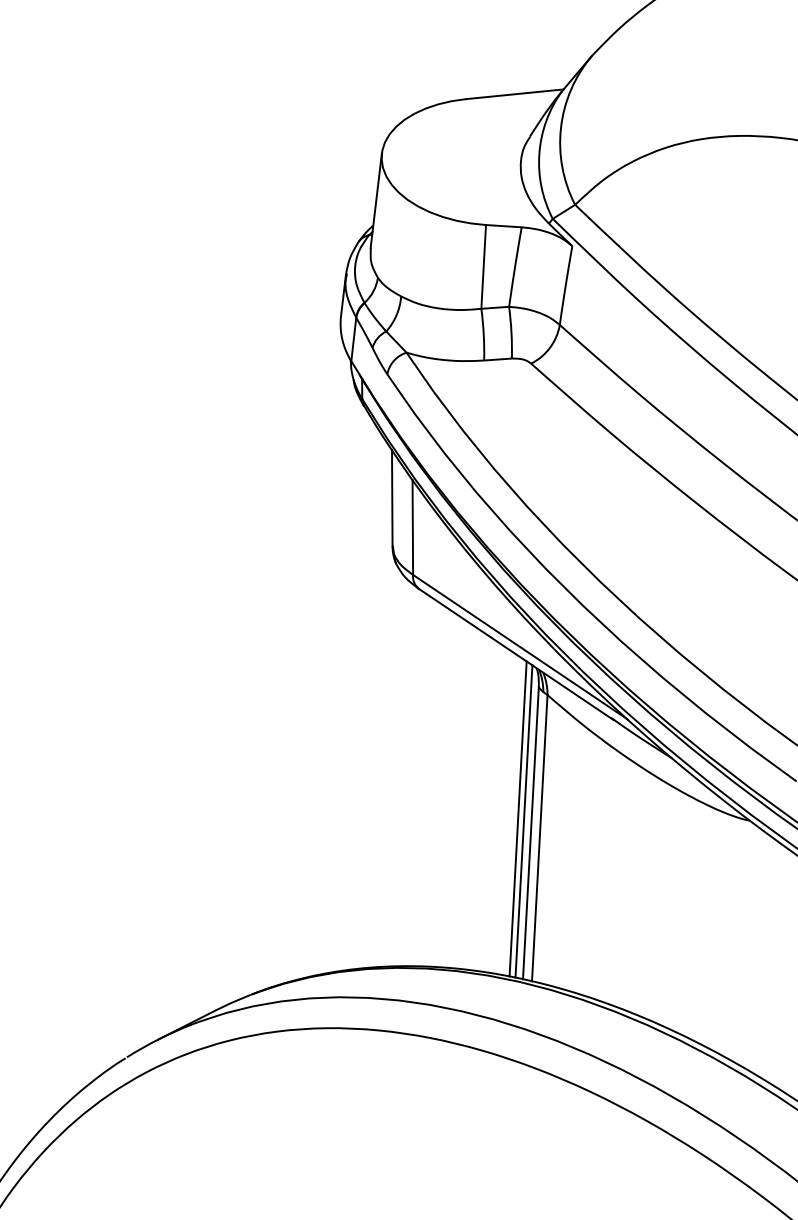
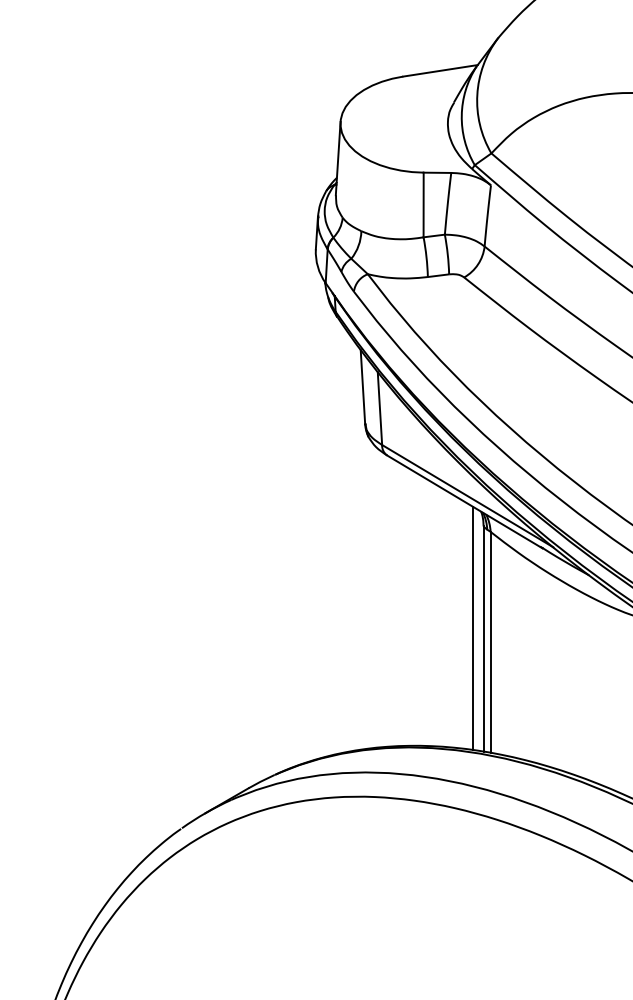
line: (523, 820) -> (477, 629), removed

